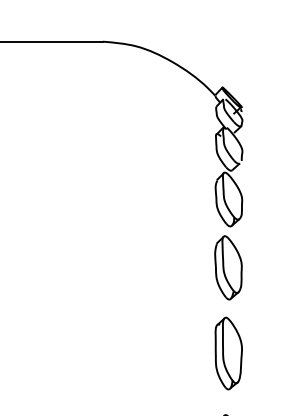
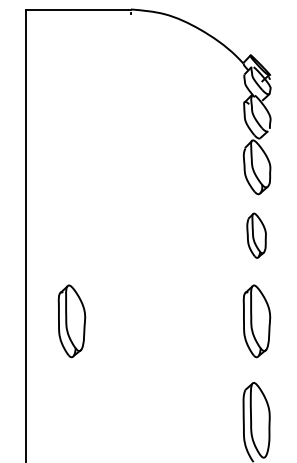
part: (228, 267) -> (256, 235), size x0.7
part: (43, 353) -> (71, 321), added

